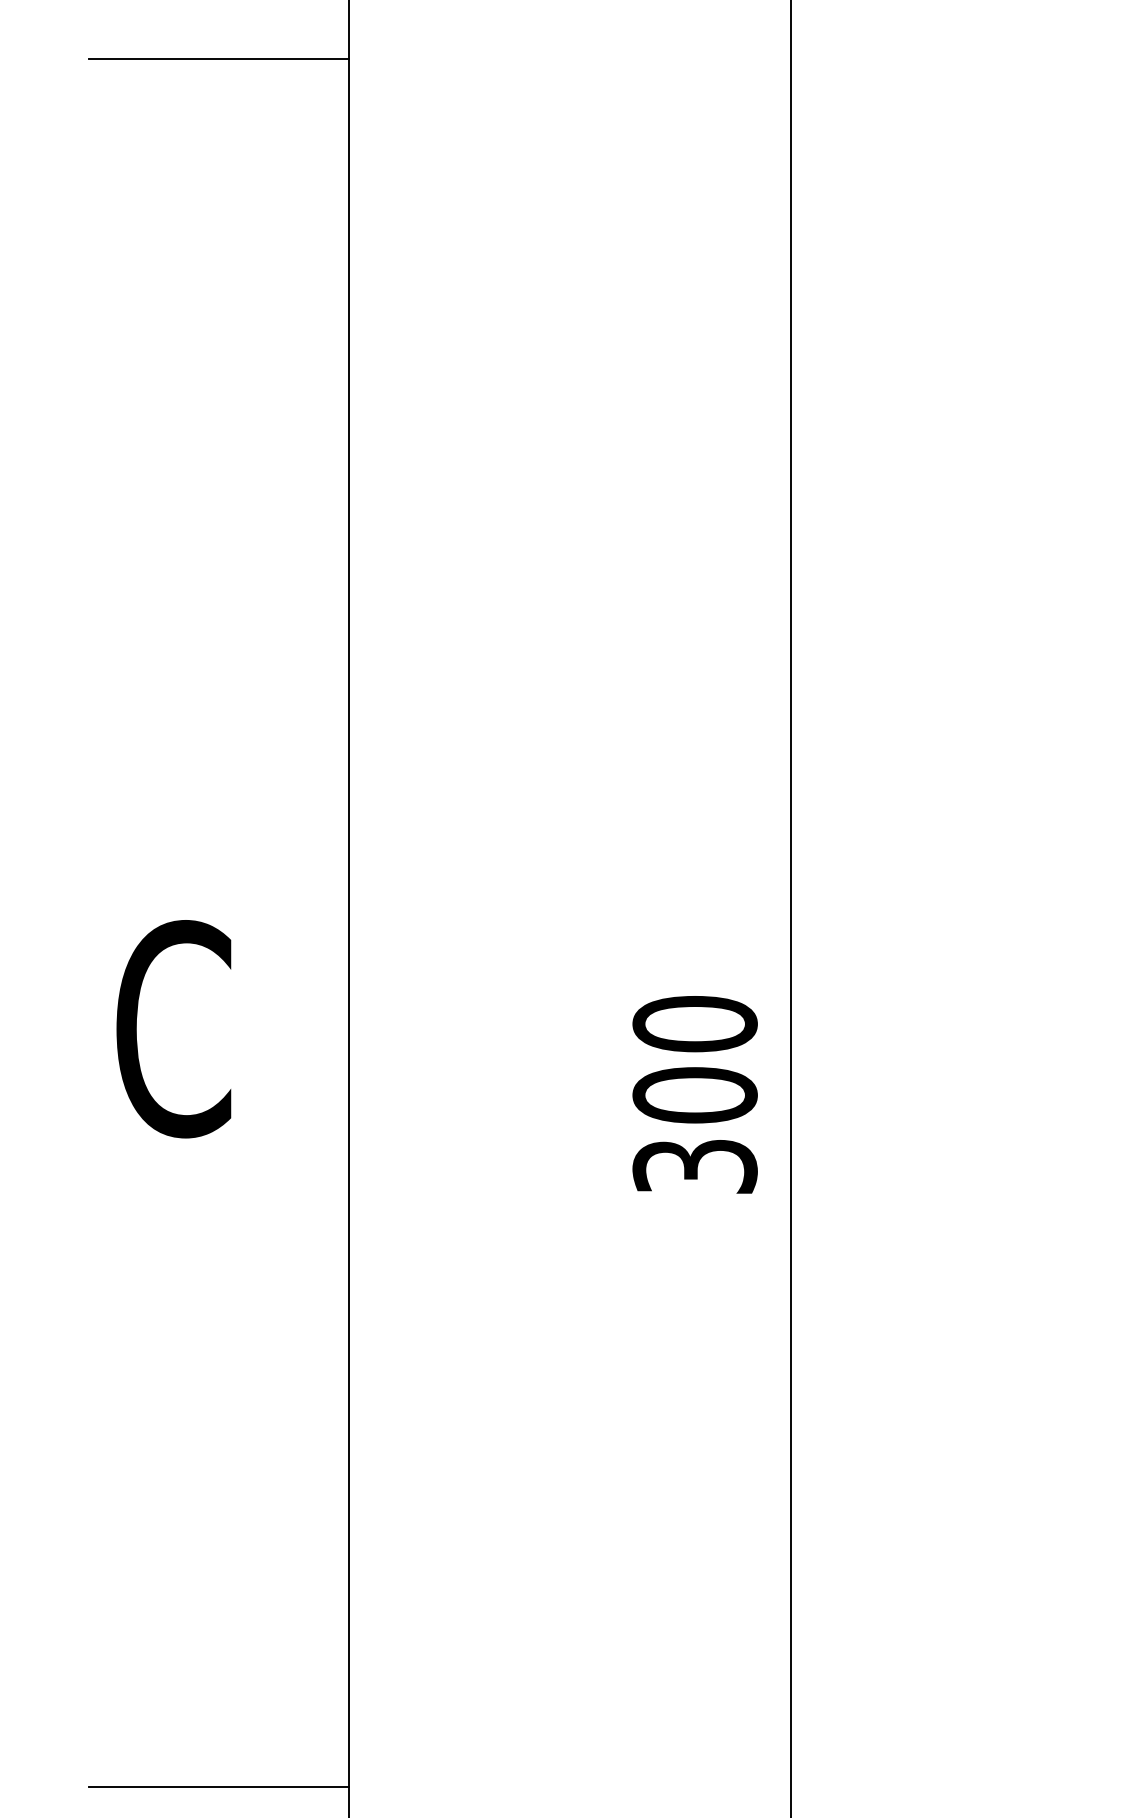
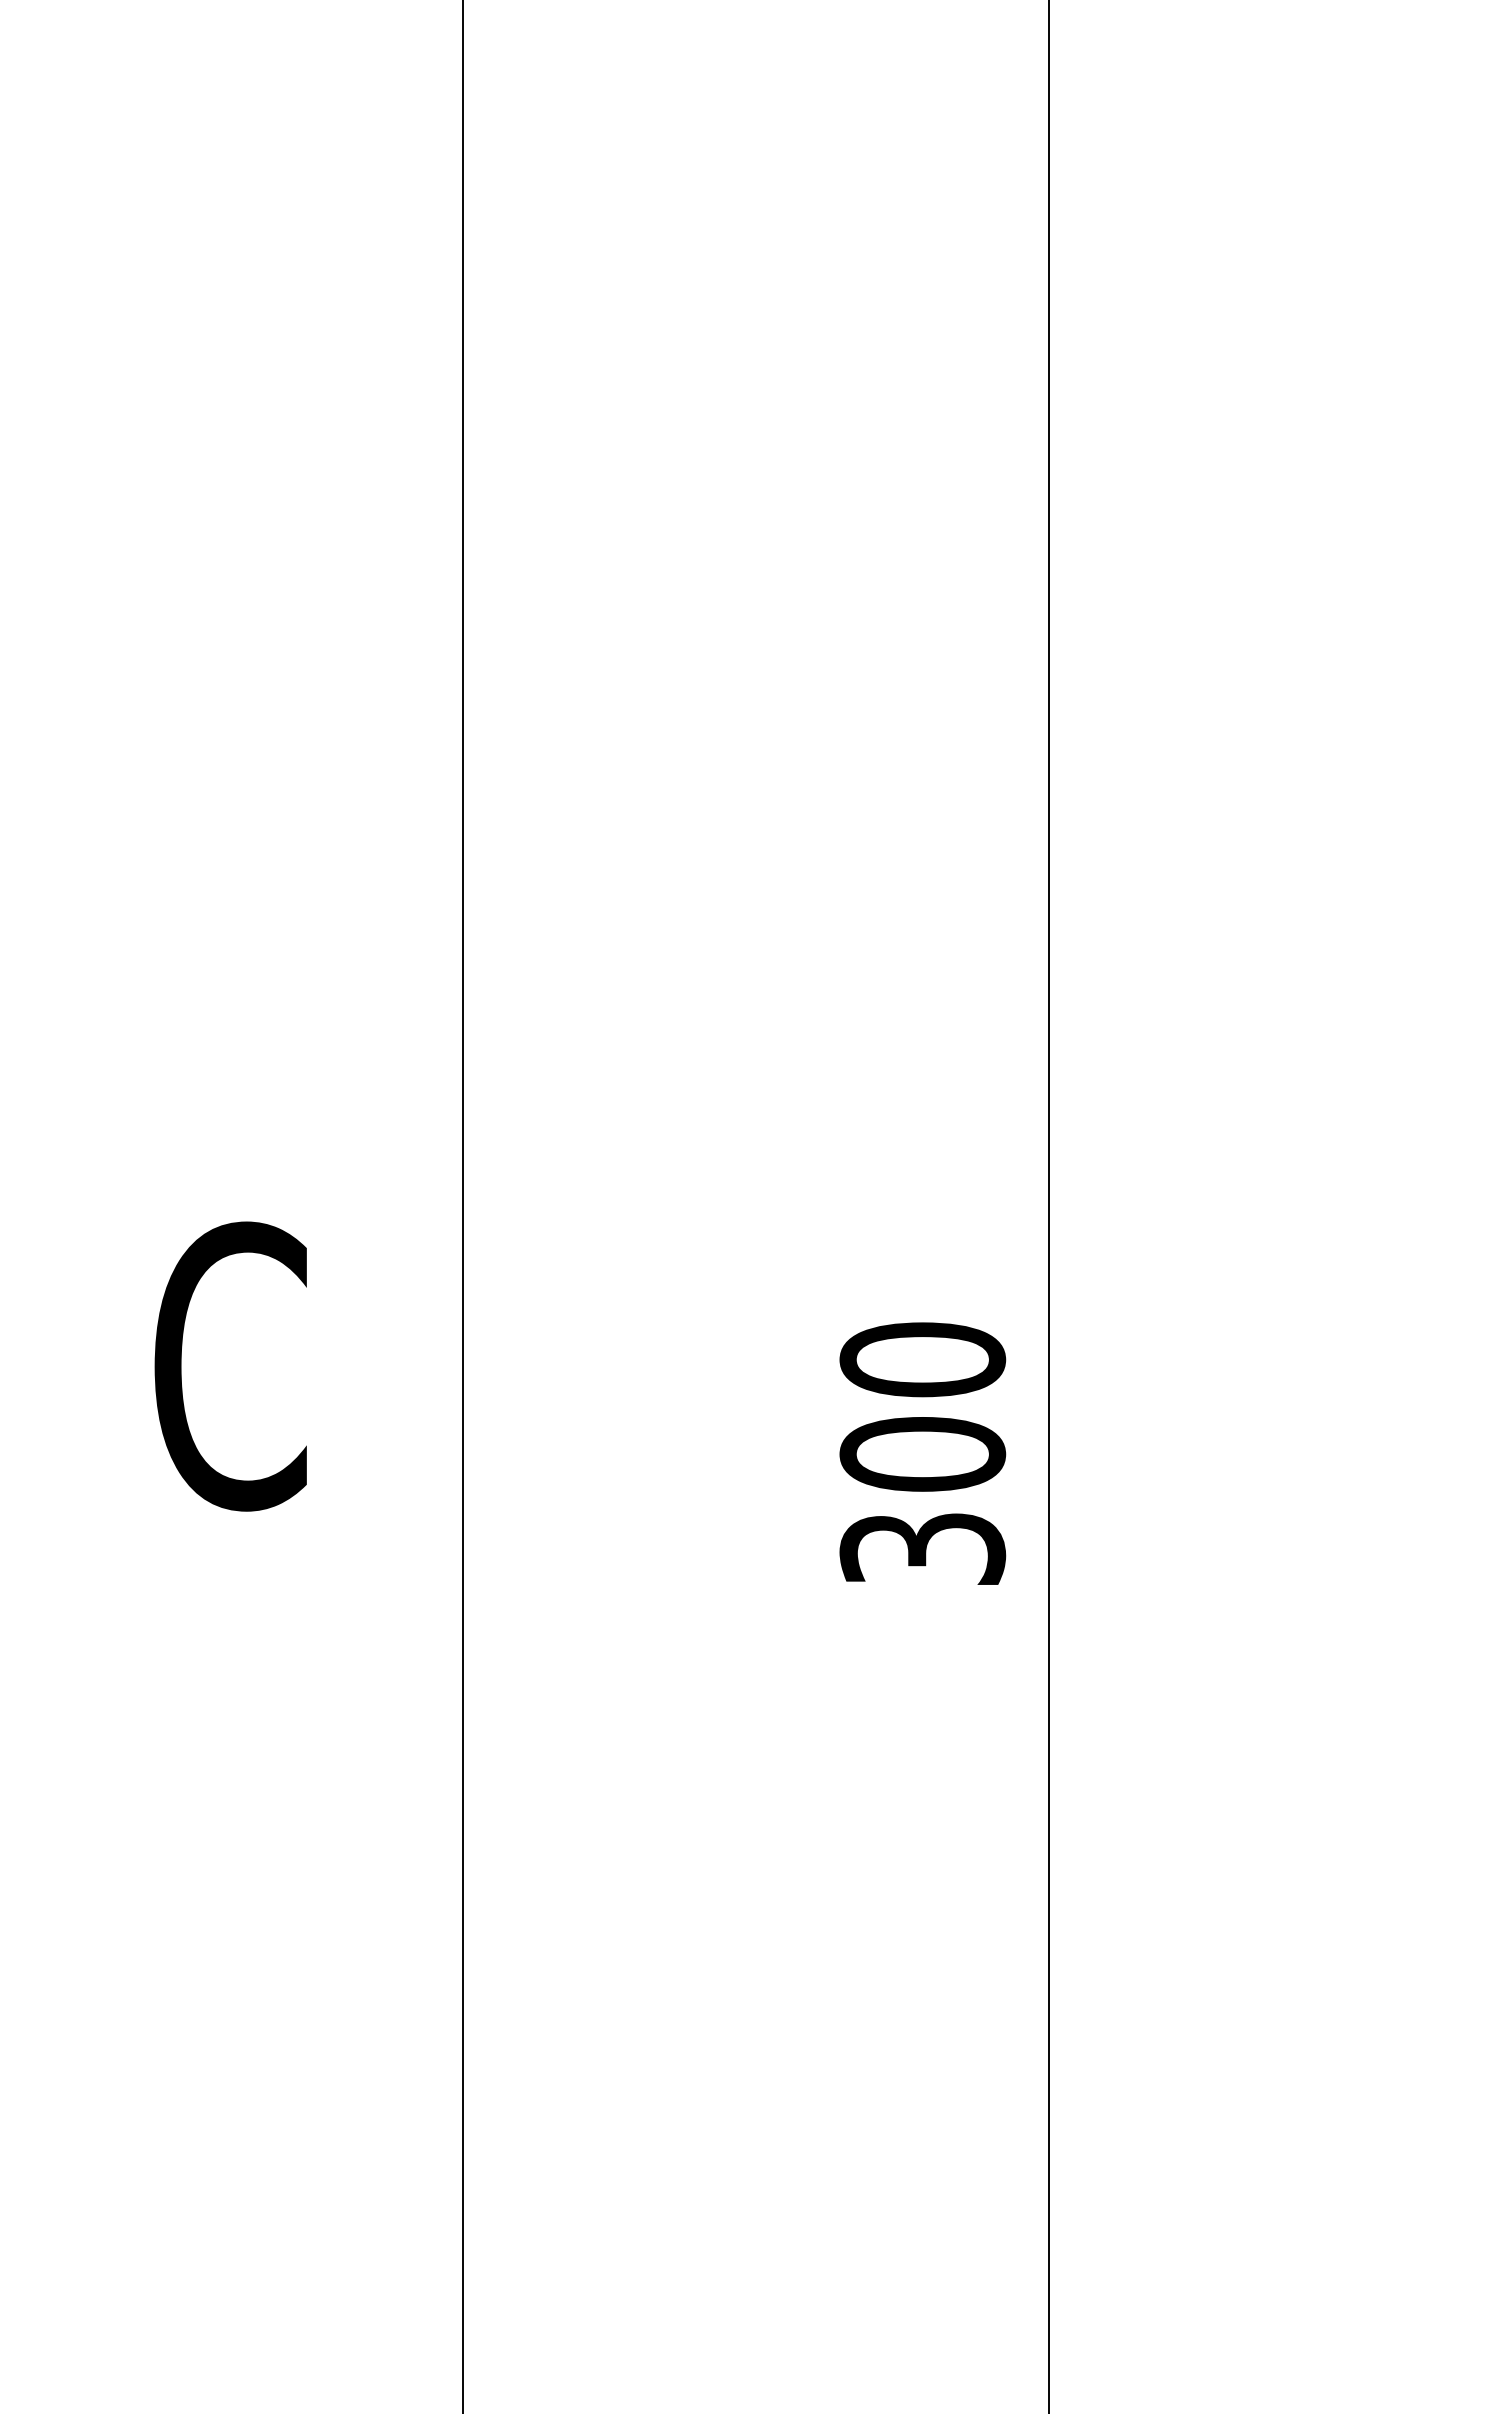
line: (218, 58) -> (290, 78), removed
line: (218, 1786) -> (290, 2372), removed

